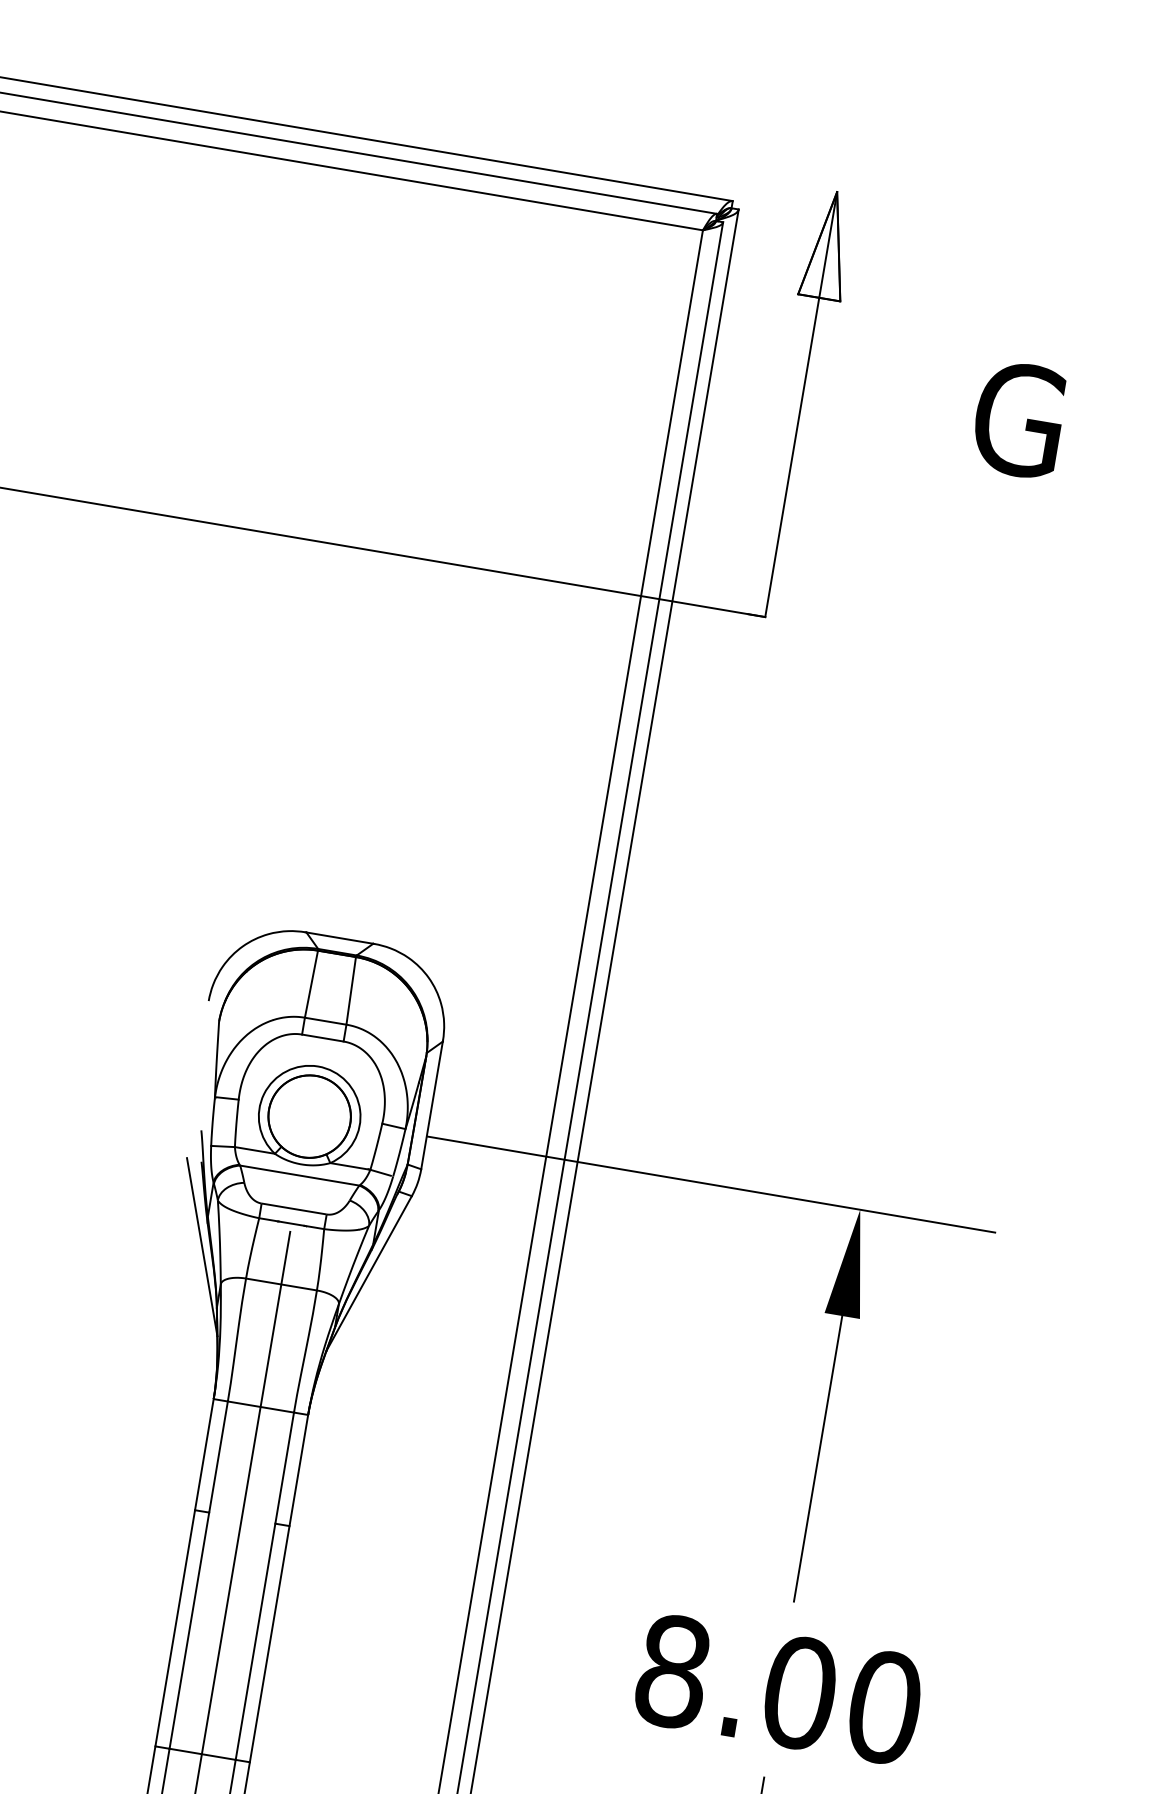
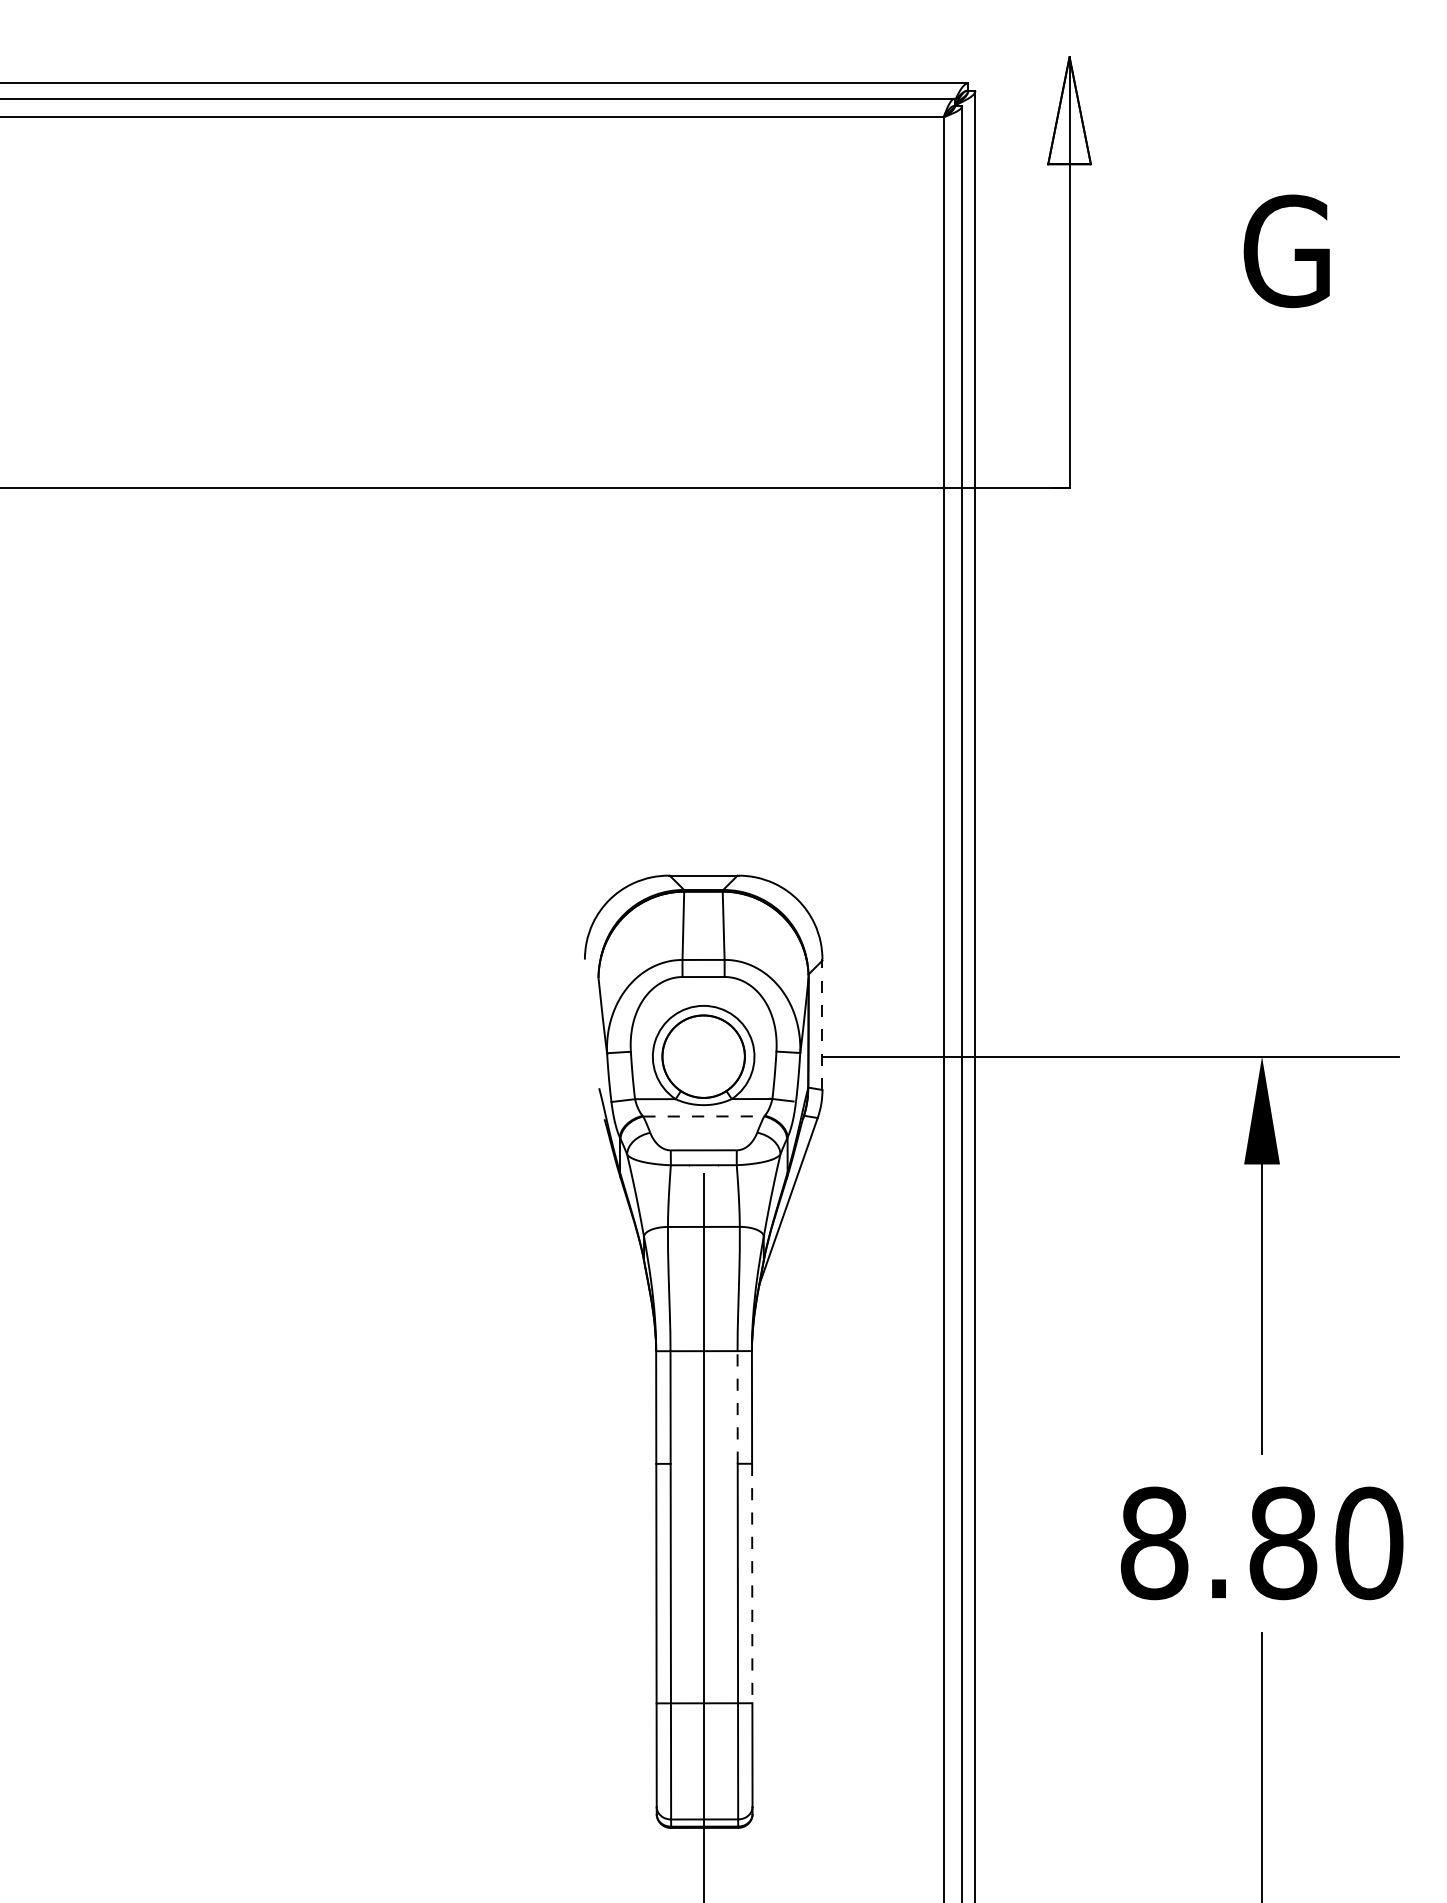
line: (432, 1105) -> (822, 1025), solid -> dashed
line: (300, 1175) -> (704, 1116), solid -> dashed
line: (202, 1247) -> (619, 1203), removed
line: (284, 1467) -> (737, 1406), solid -> dashed
line: (269, 1644) -> (752, 1583), solid -> dashed
text: (800, 1693) -> (1283, 1543), 8.00 -> 8.80

